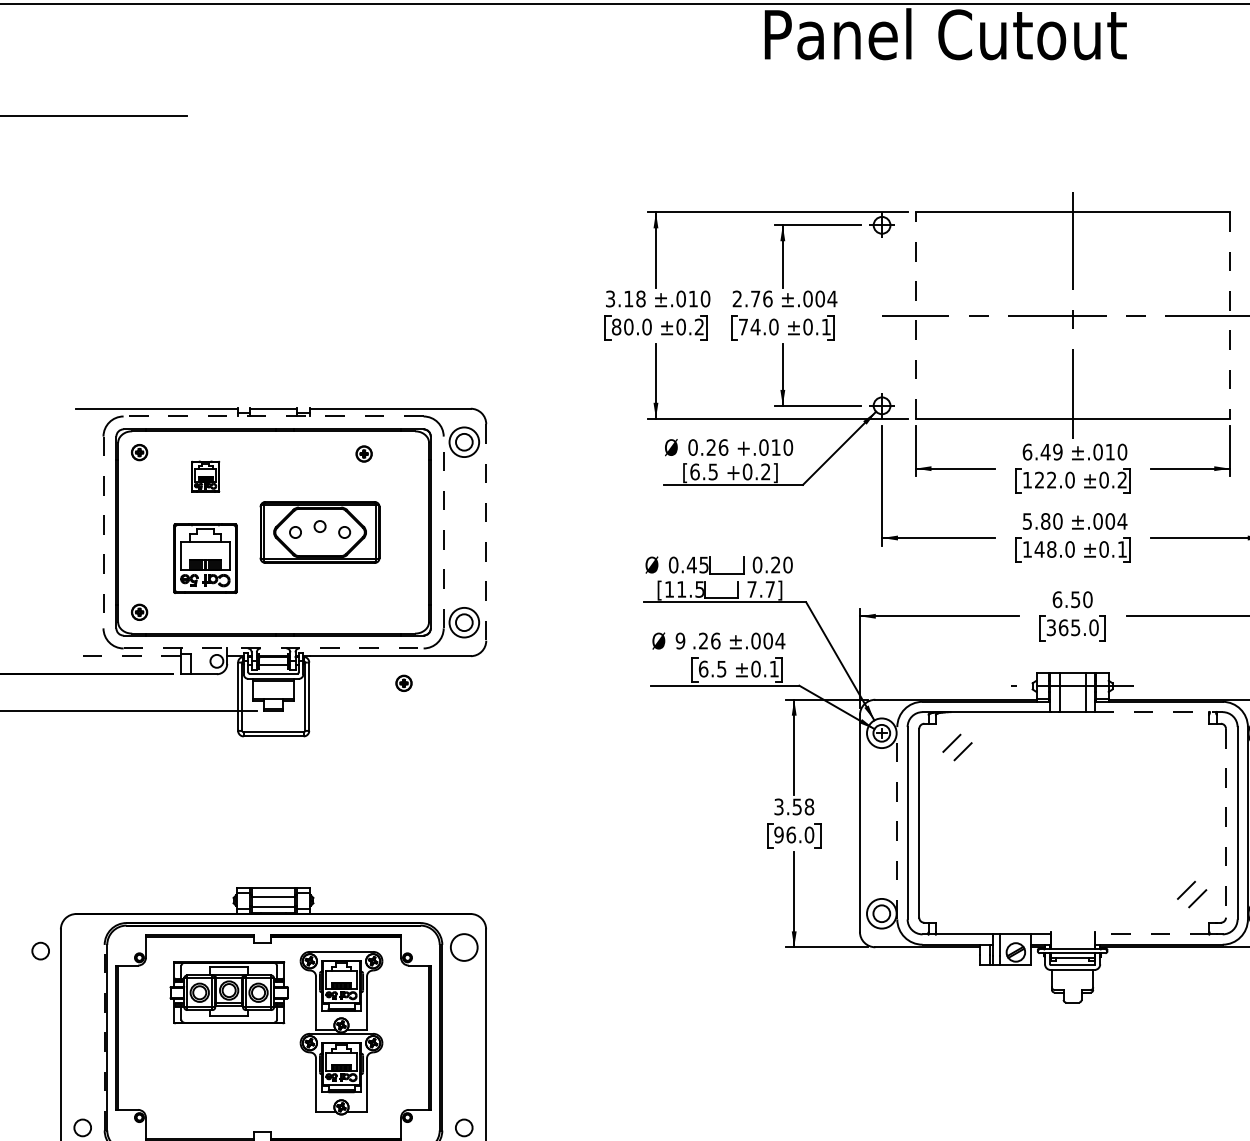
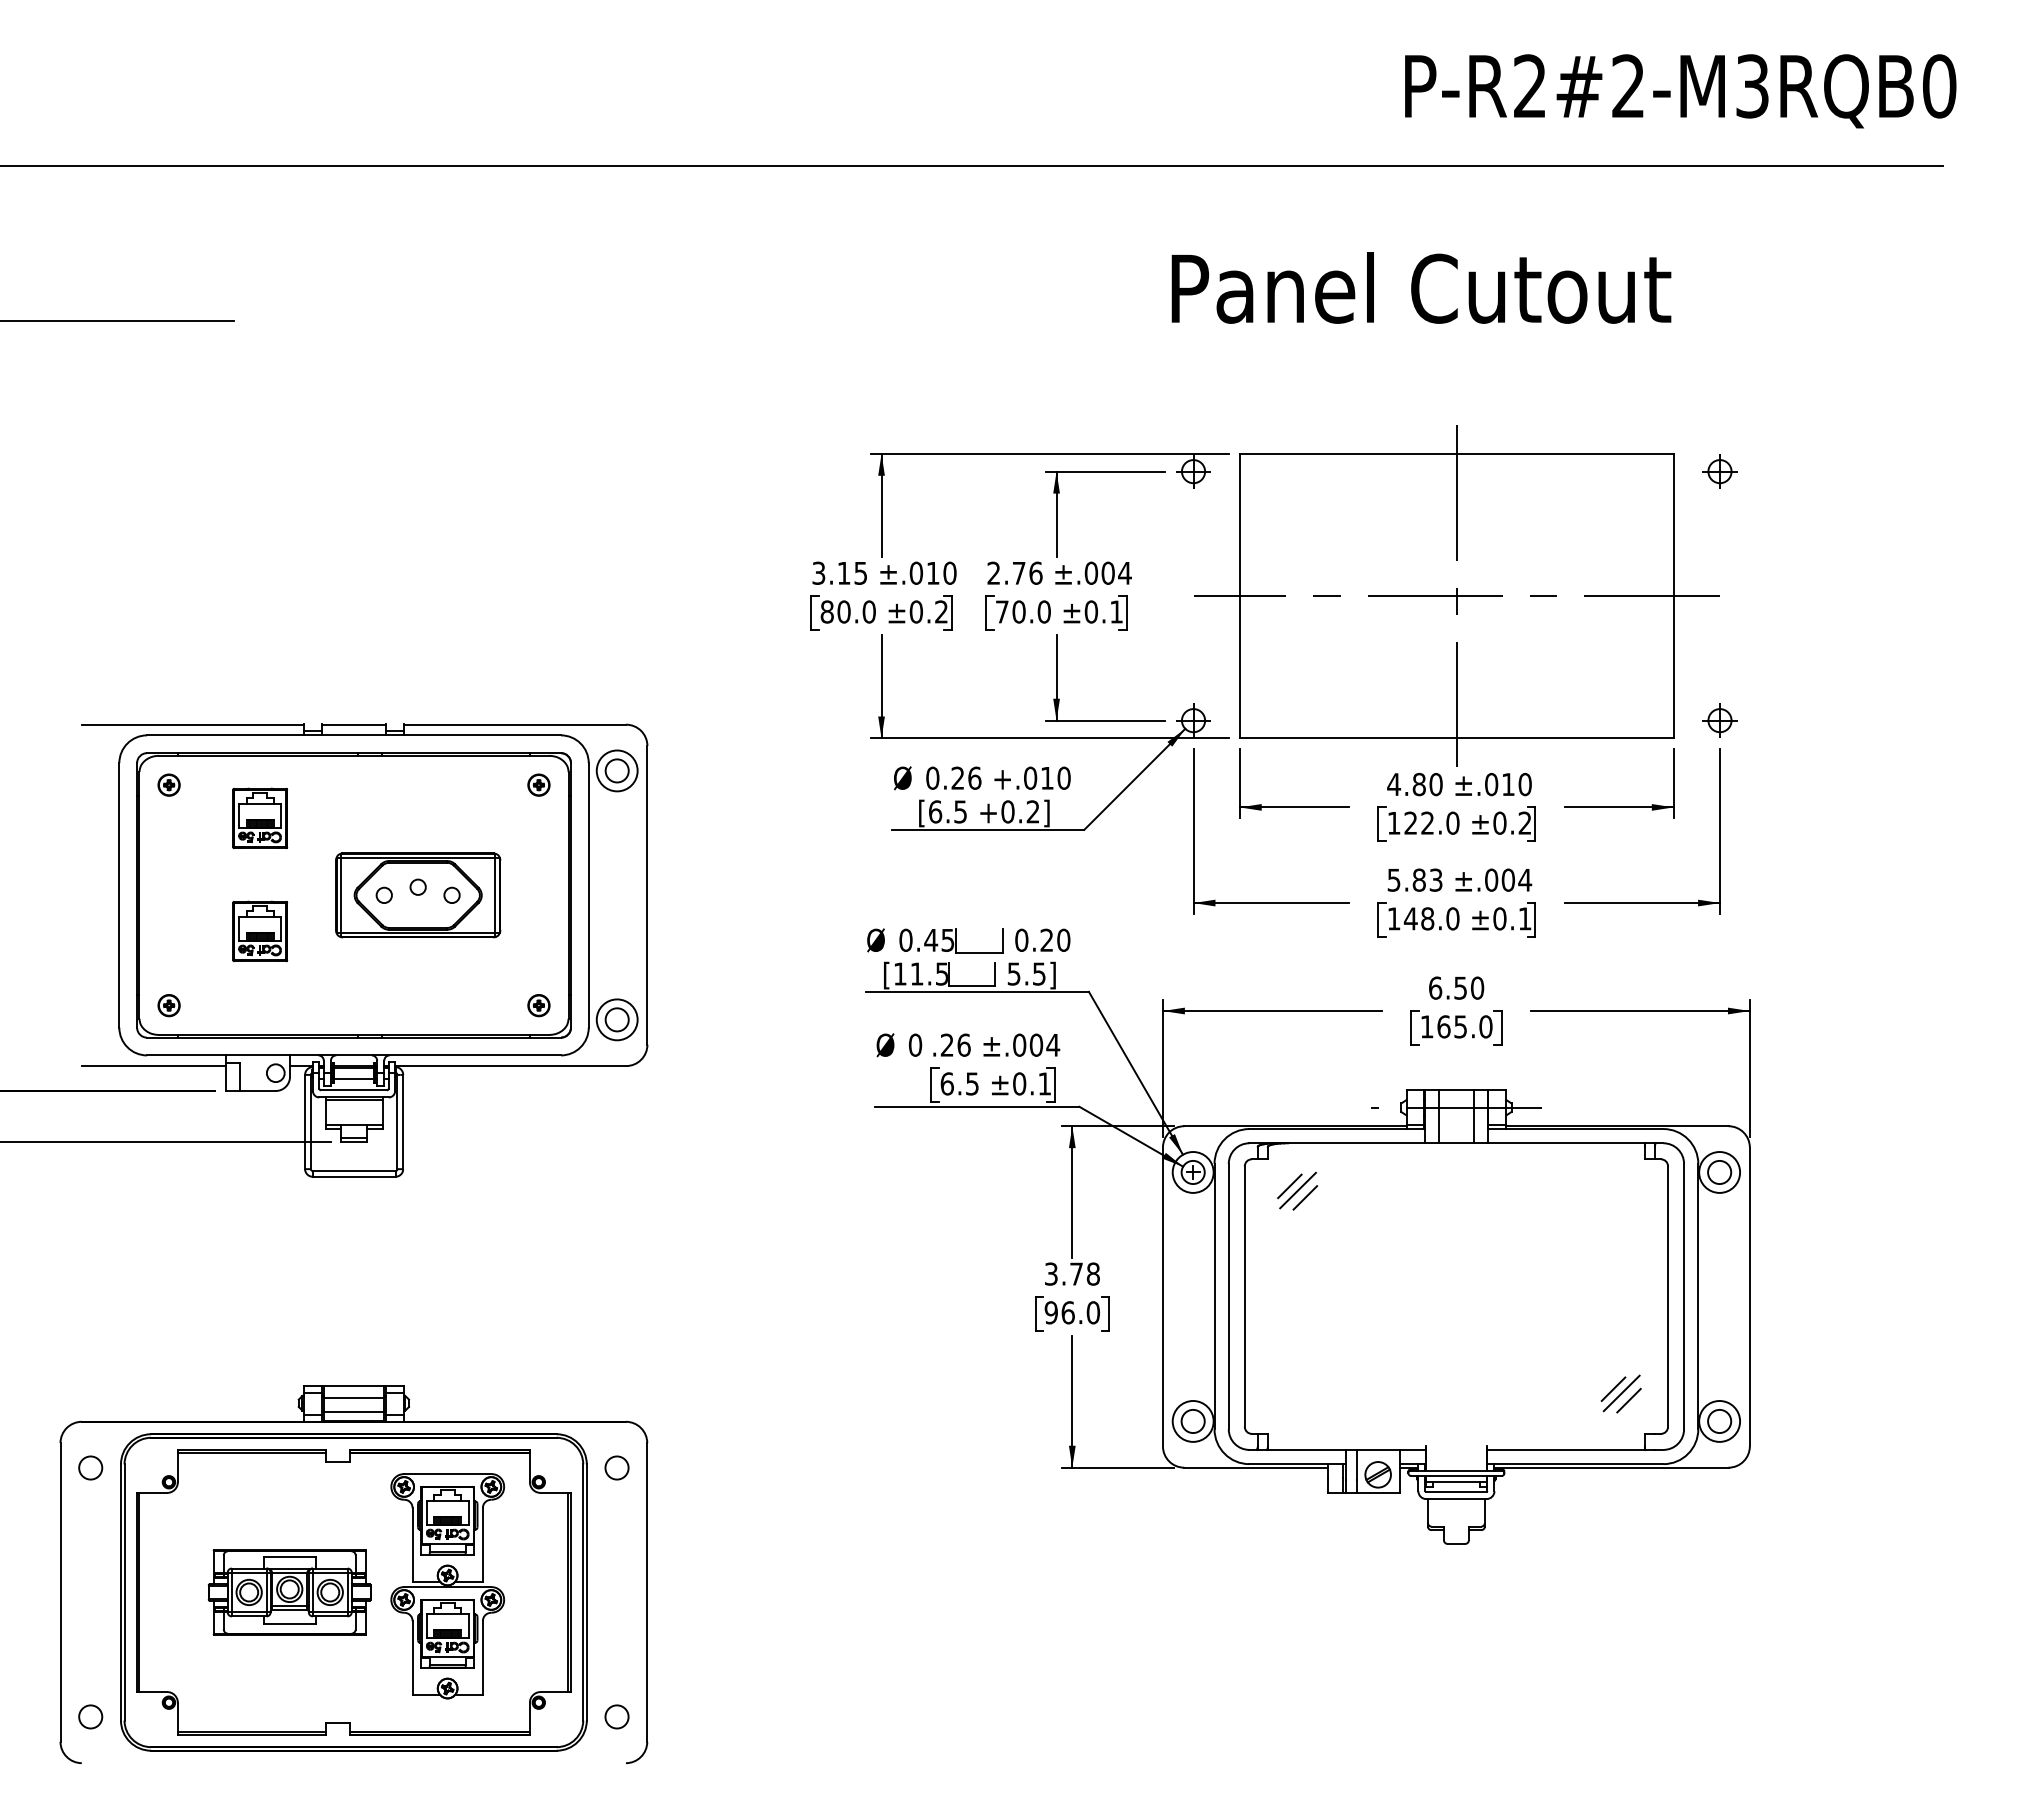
text: (945, 33) -> (1421, 287), moved
text: (640, 298) -> (860, 572), 3.18 -> 3.15
line: (915, 315) -> (1239, 595), dashed -> solid
line: (1229, 315) -> (1673, 596), dashed -> solid
text: (755, 326) -> (1018, 611), 74.0 -> 70.0
line: (273, 416) -> (354, 735), dashed -> solid
text: (1042, 452) -> (1414, 784), 6.49 -> 4.80
part: (363, 453) -> (538, 784), moved
part: (205, 476) -> (260, 818), size x1.43
text: (1057, 520) -> (1435, 879), 5.80 -> 5.83
line: (443, 531) -> (588, 894), dashed -> solid
line: (103, 532) -> (119, 895), dashed -> solid
line: (486, 532) -> (647, 895), dashed -> solid
part: (205, 558) -> (260, 931), size x0.62
text: (761, 589) -> (1026, 973), 7.7] -> 5.5]
text: (1050, 627) -> (1426, 1026), 365.0 -> 165.0
text: (680, 640) -> (915, 1044), 9 -> 0
line: (273, 648) -> (354, 1055), dashed -> solid
line: (128, 656) -> (153, 1066), dashed -> solid
part: (403, 683) -> (538, 1005), moved
line: (1158, 712) -> (1575, 1143), dashed -> solid
line: (957, 746) -> (1297, 1190), added
text: (797, 806) -> (1076, 1273), 3.58 -> 3.78
line: (897, 823) -> (1214, 1296), dashed -> solid
line: (1226, 823) -> (1668, 1297), dashed -> solid
line: (1192, 893) -> (1621, 1393), added
line: (1151, 934) -> (1565, 1449), dashed -> solid
circle: (463, 947) -> (616, 1467), size x0.62
circle: (40, 950) -> (90, 1467), moved
part: (229, 992) -> (289, 1592), moved
line: (104, 1037) -> (120, 1591), dashed -> solid

